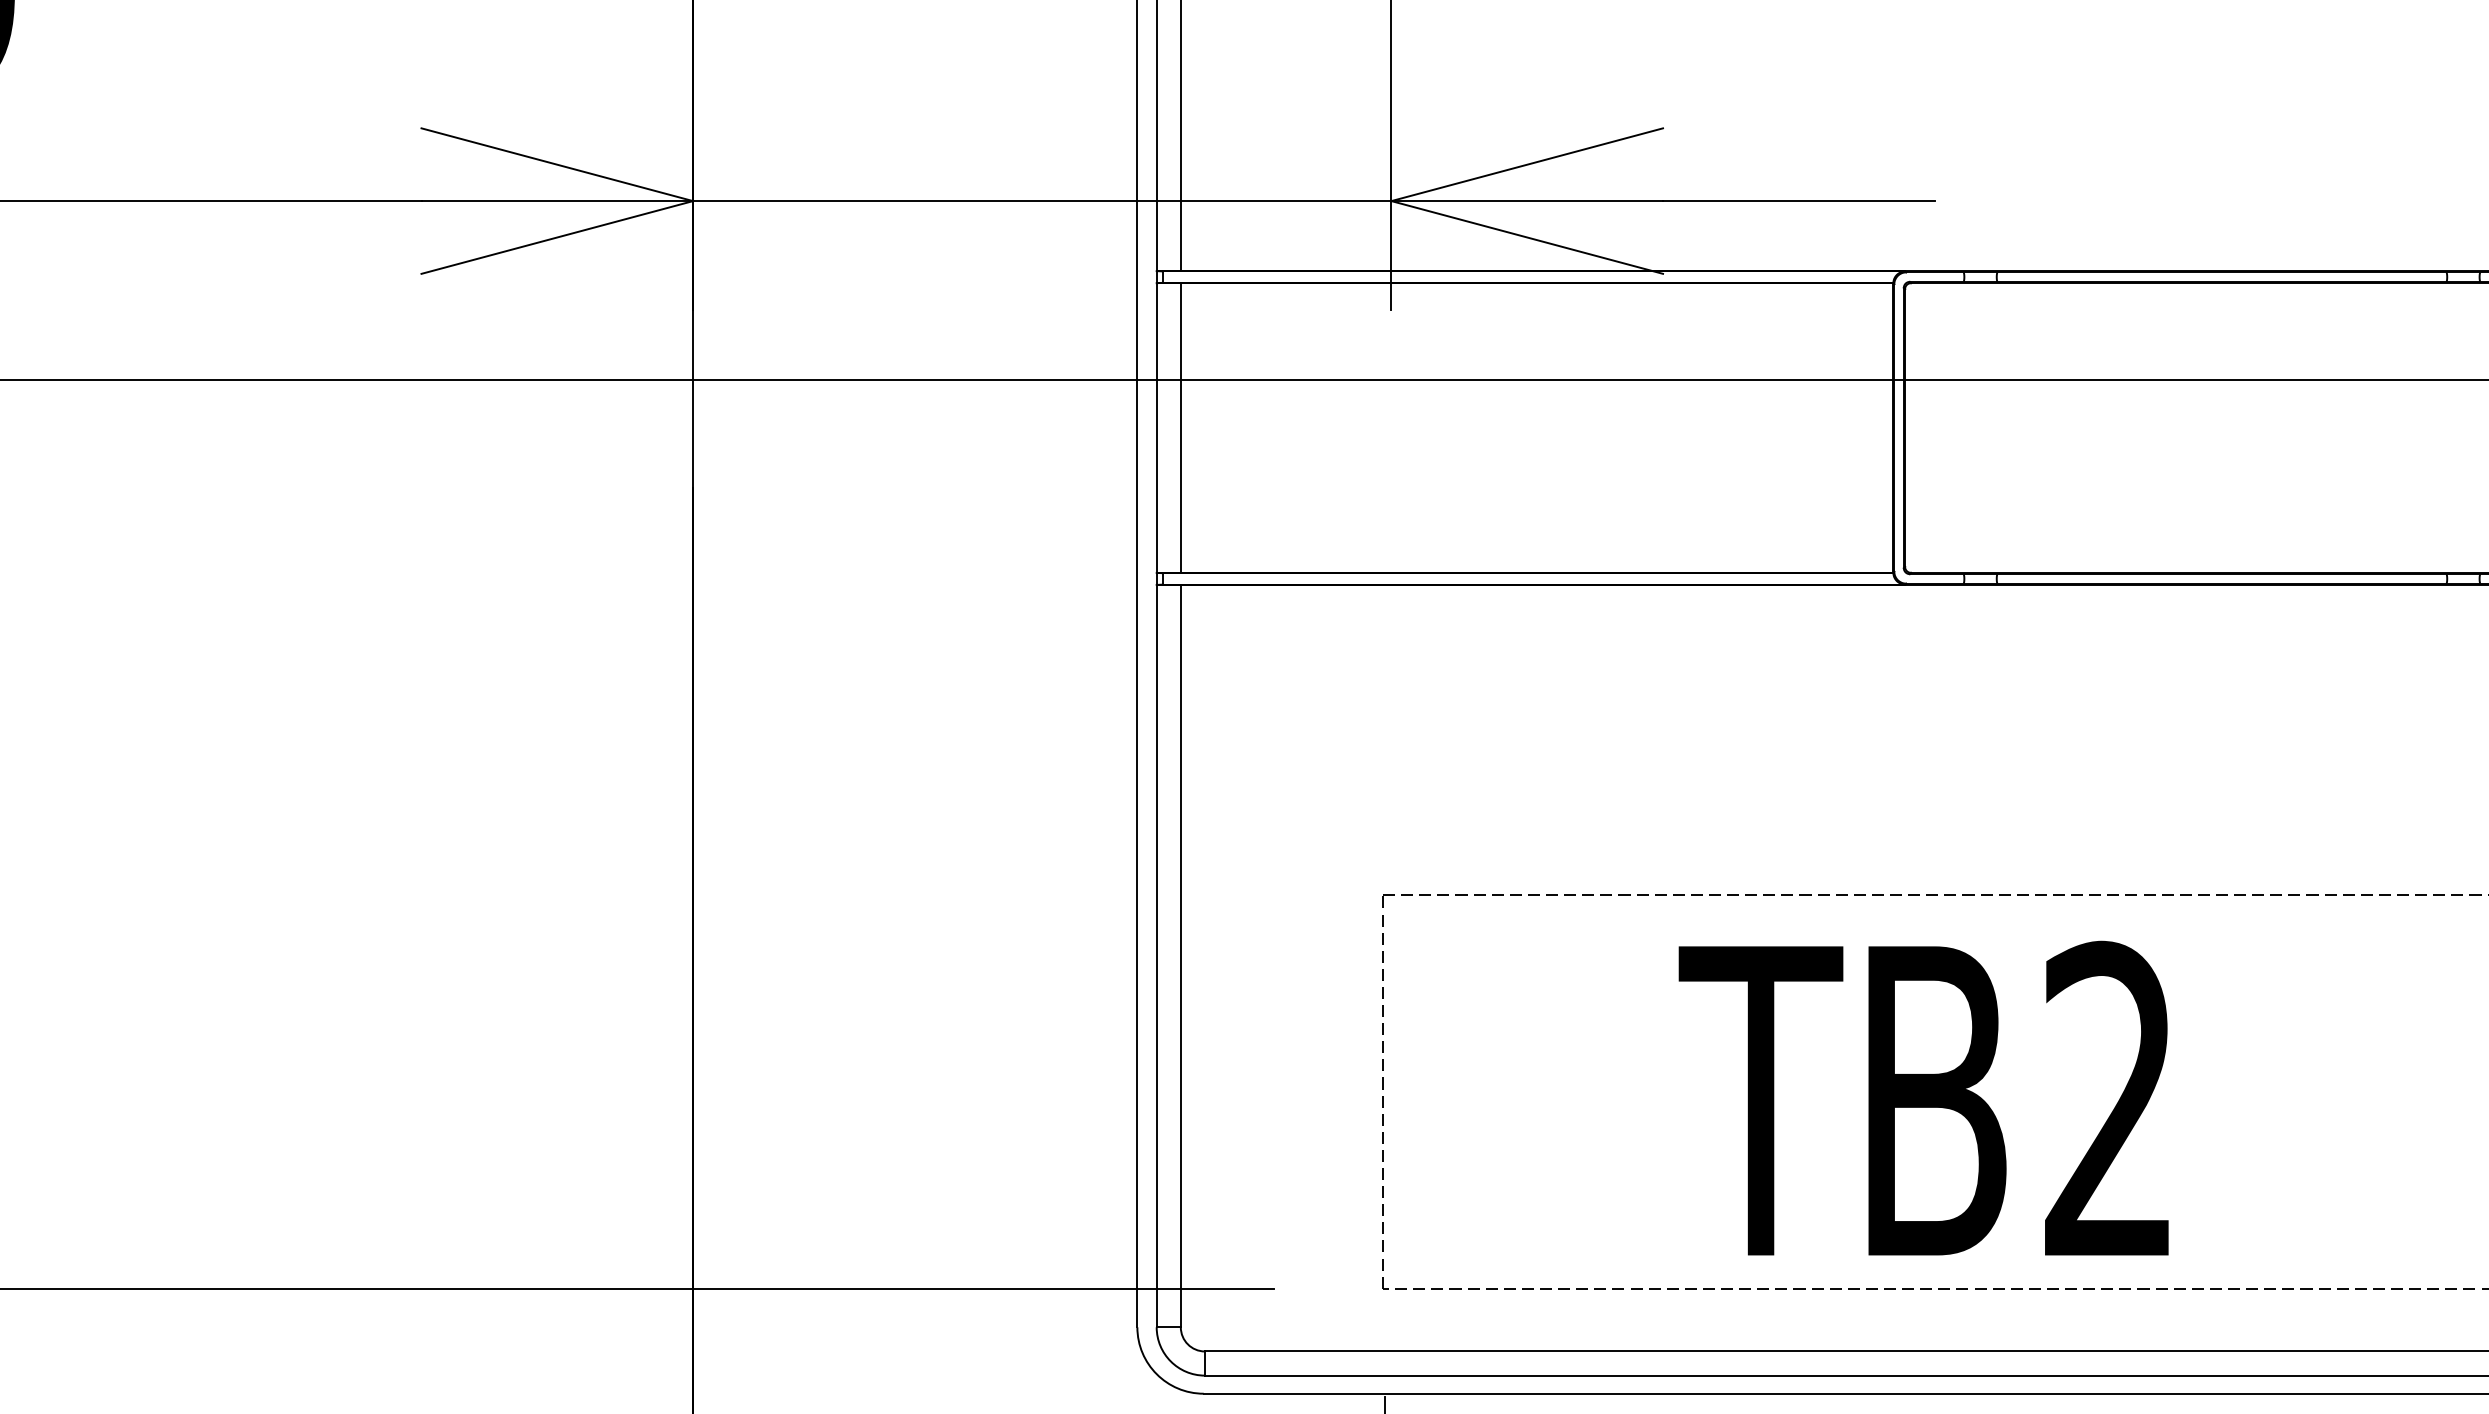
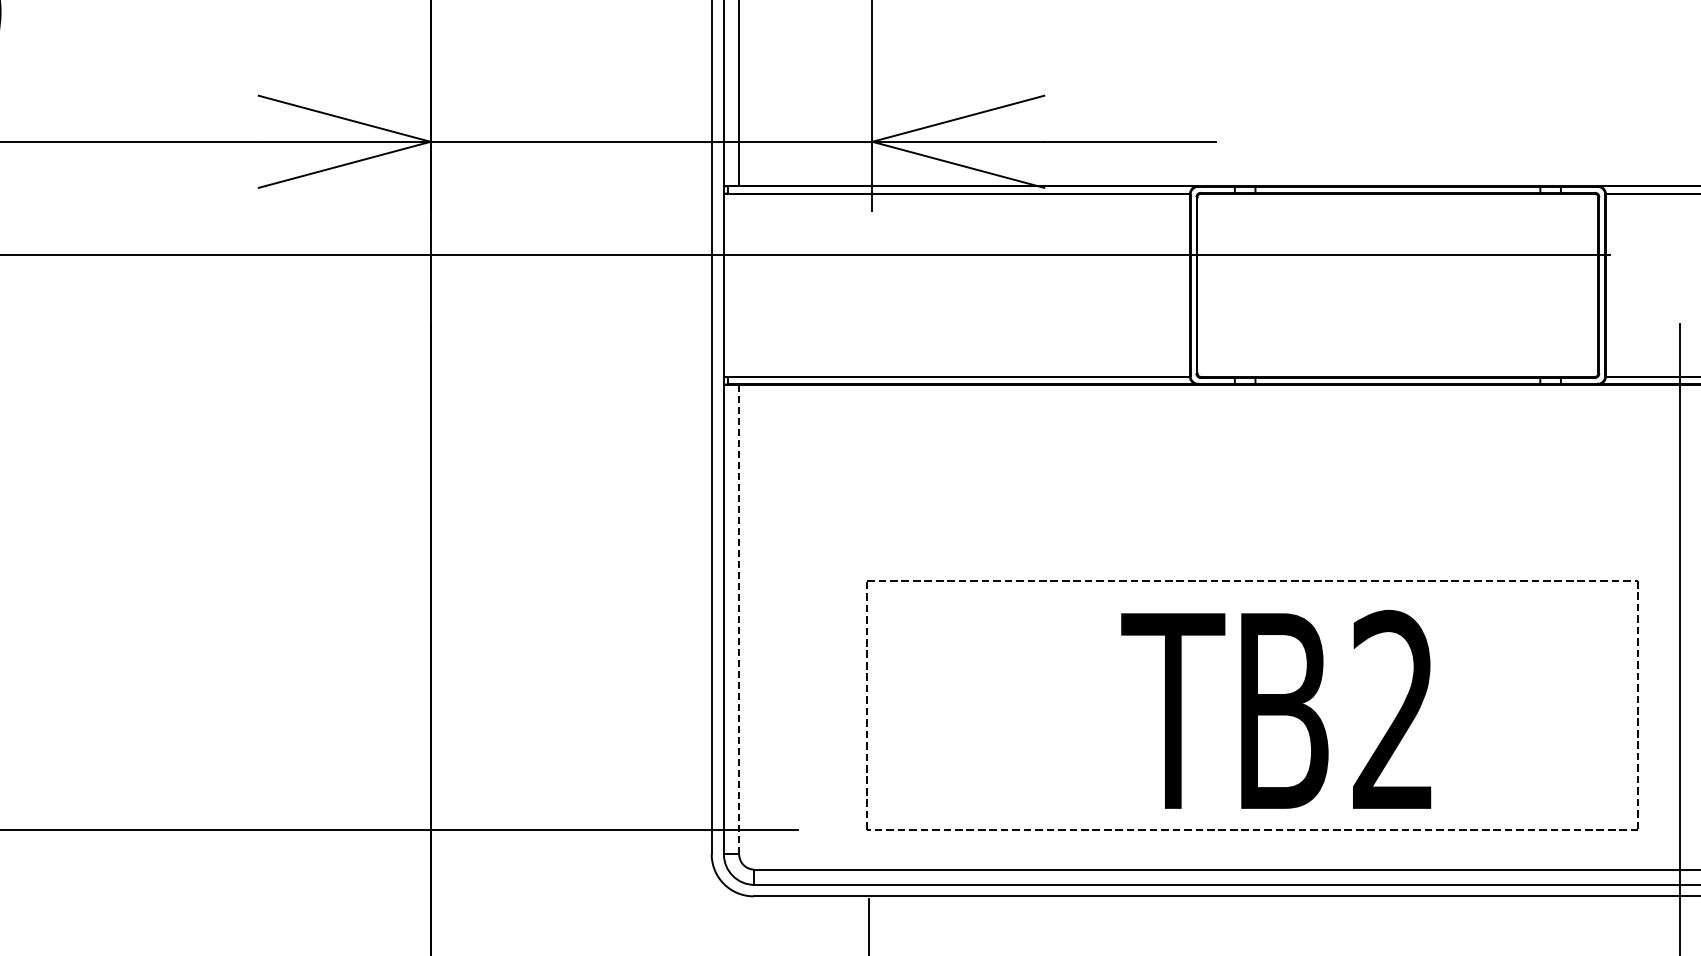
line: (1181, 428) -> (739, 285), removed
line: (1181, 956) -> (739, 619), solid -> dashed
text: (1924, 1096) -> (1276, 708), moved

